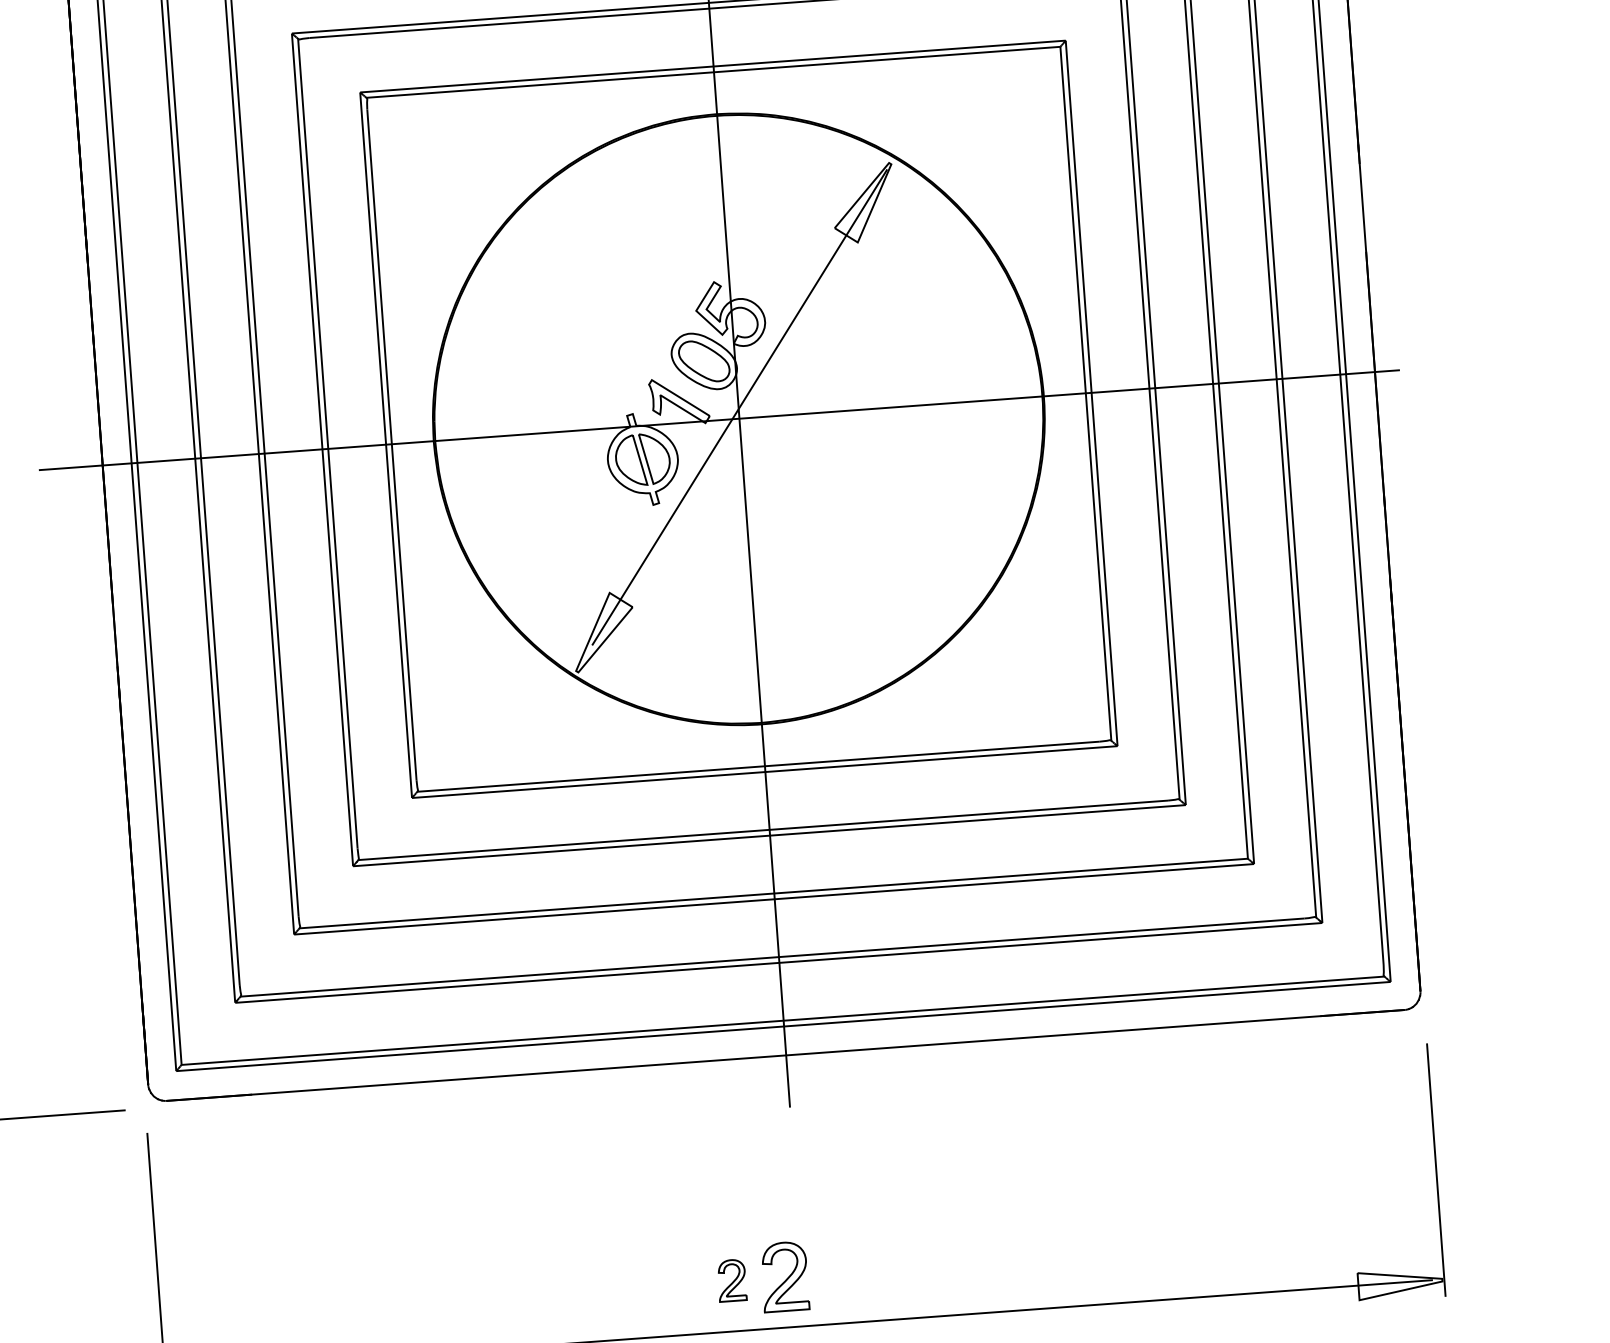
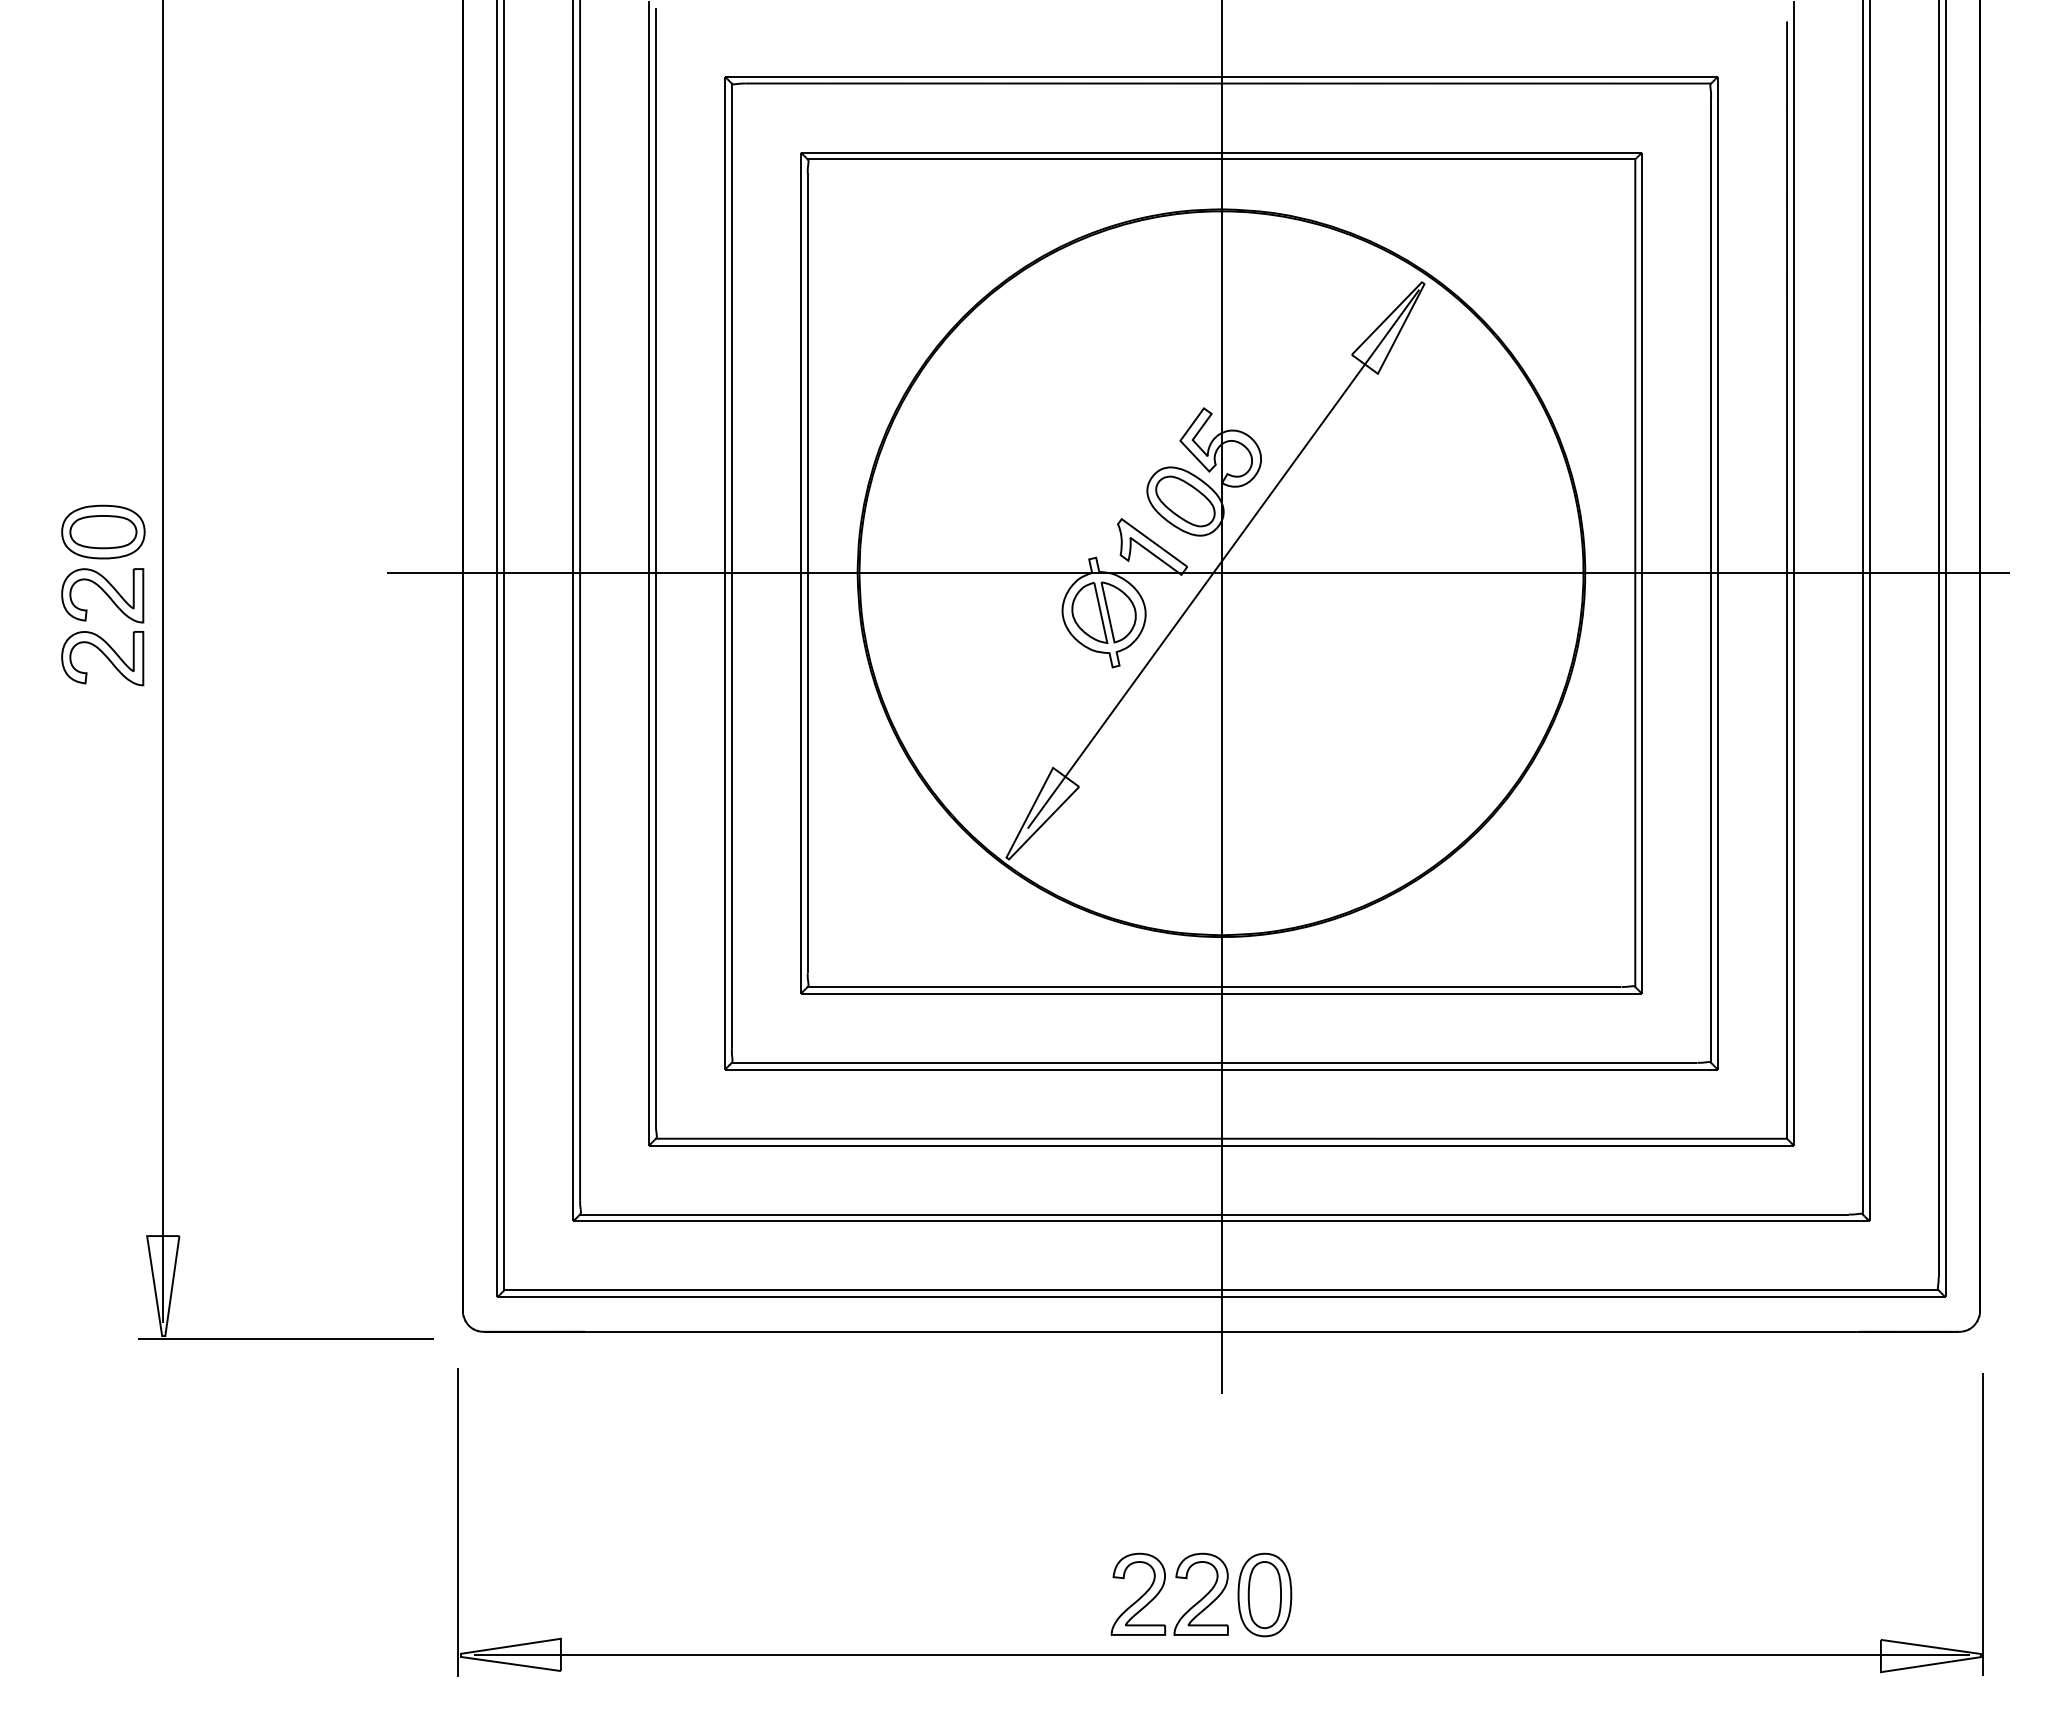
part: (837, 1273) -> (1264, 1594), added
part: (731, 1280) -> (1137, 1593), size x1.67

